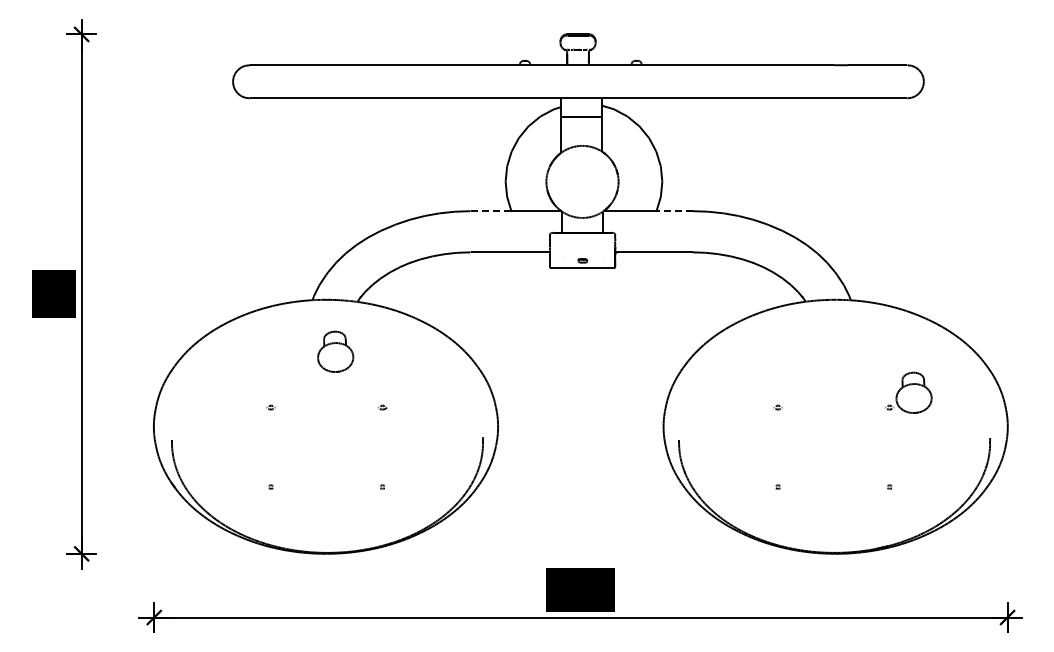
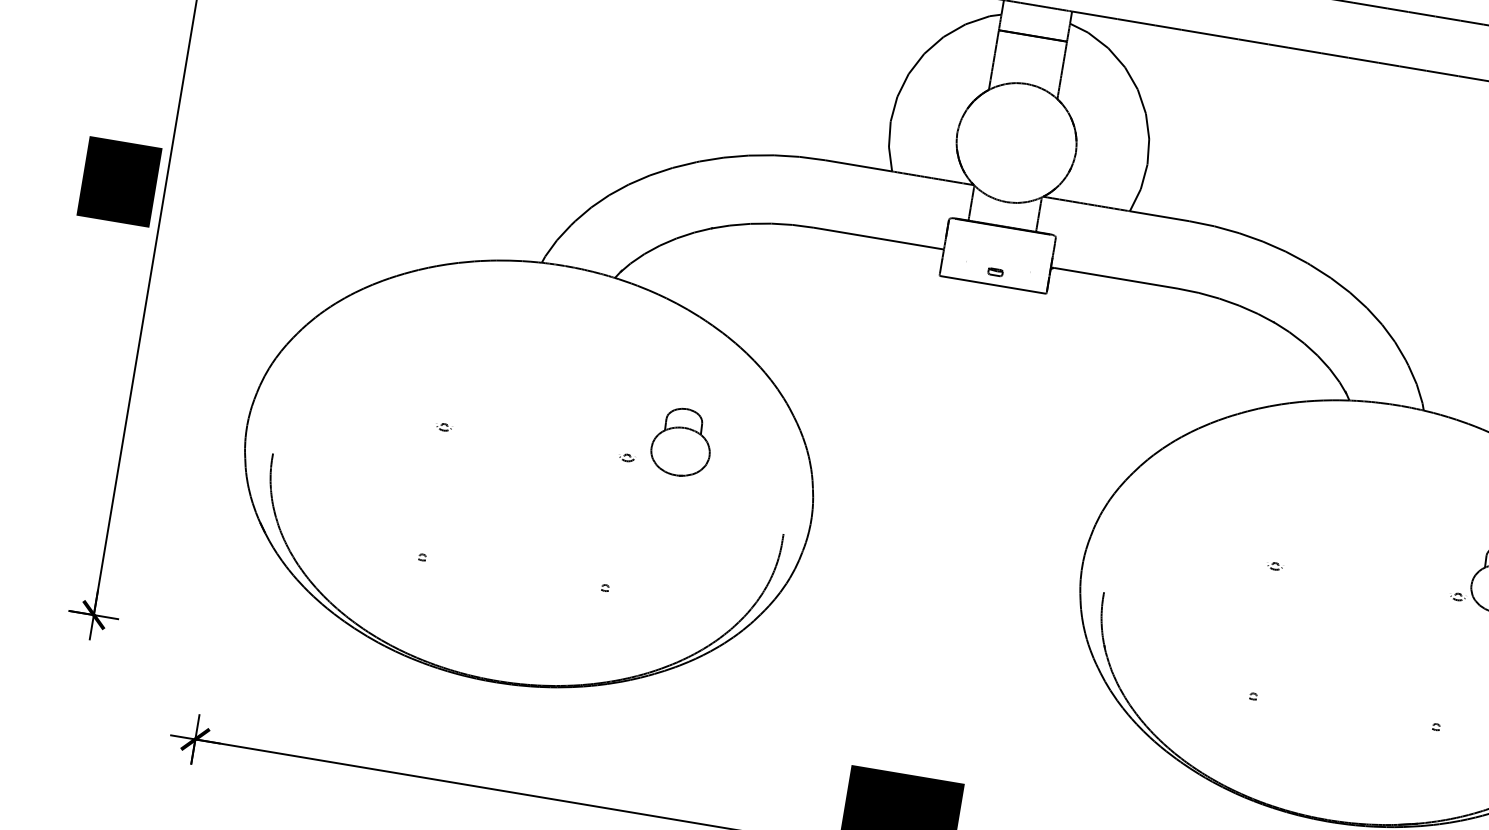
line: (490, 211) -> (857, 166), dashed -> solid
line: (674, 211) -> (1159, 216), dashed -> solid
part: (335, 351) -> (681, 441), moved

